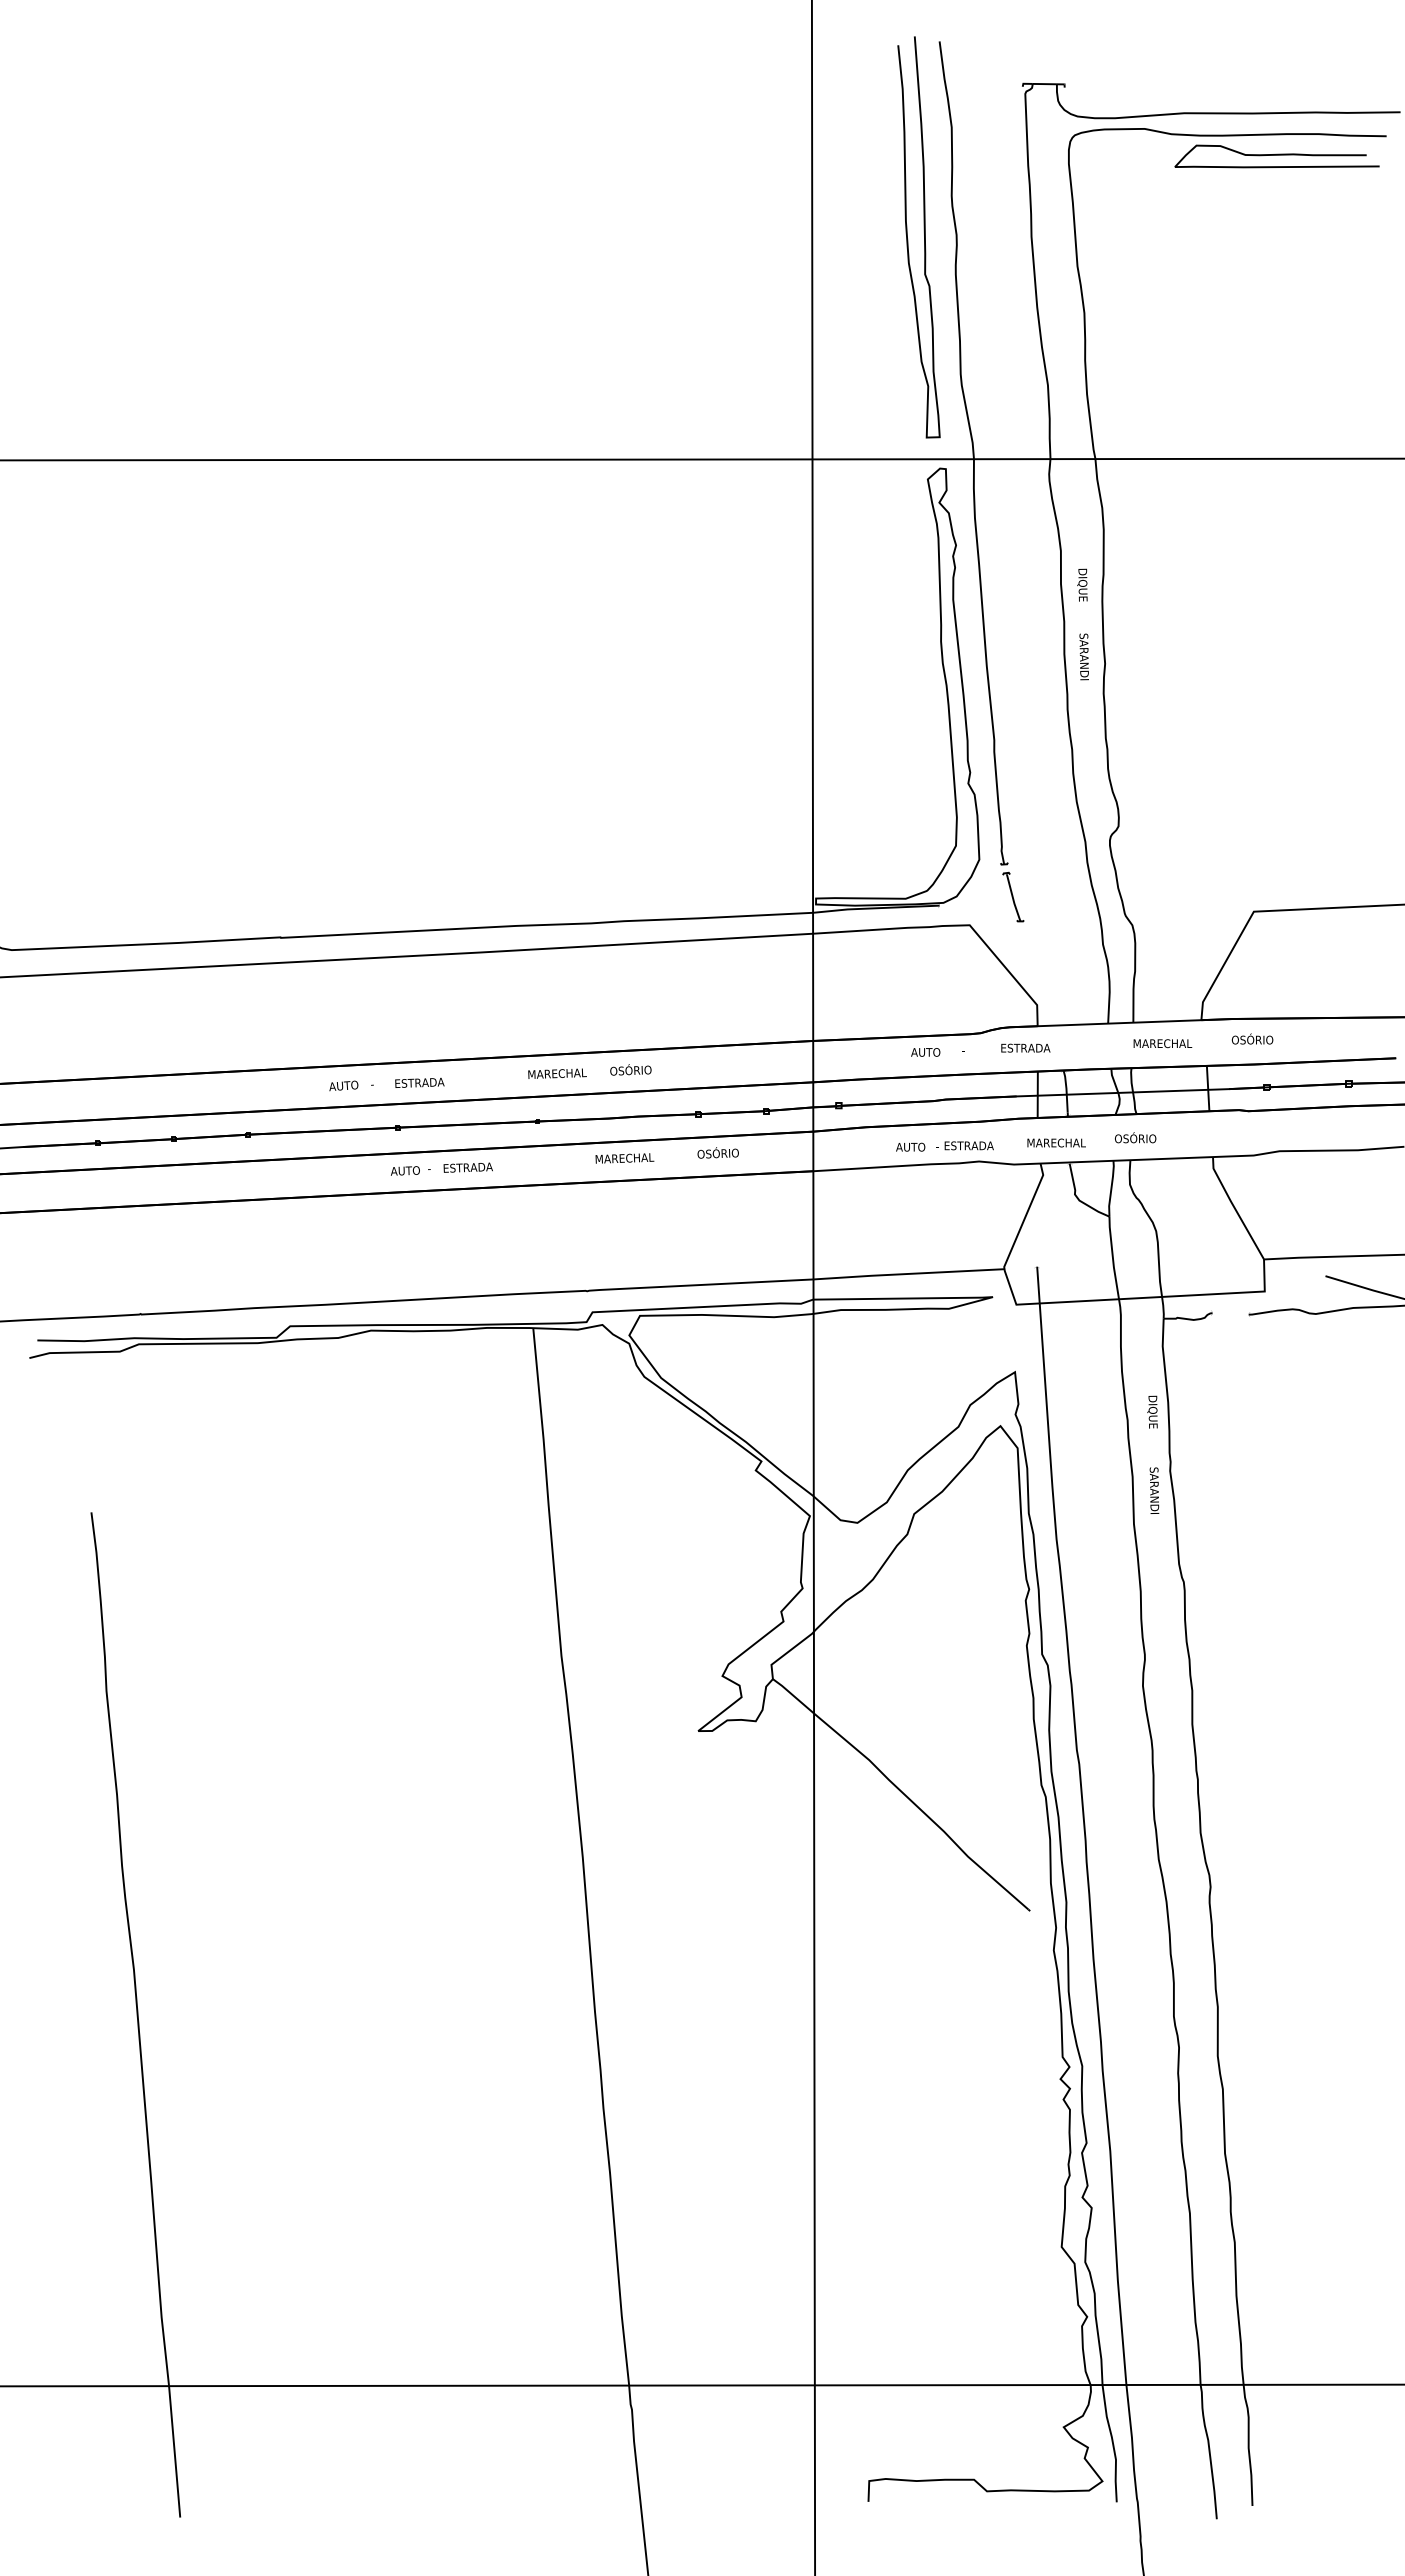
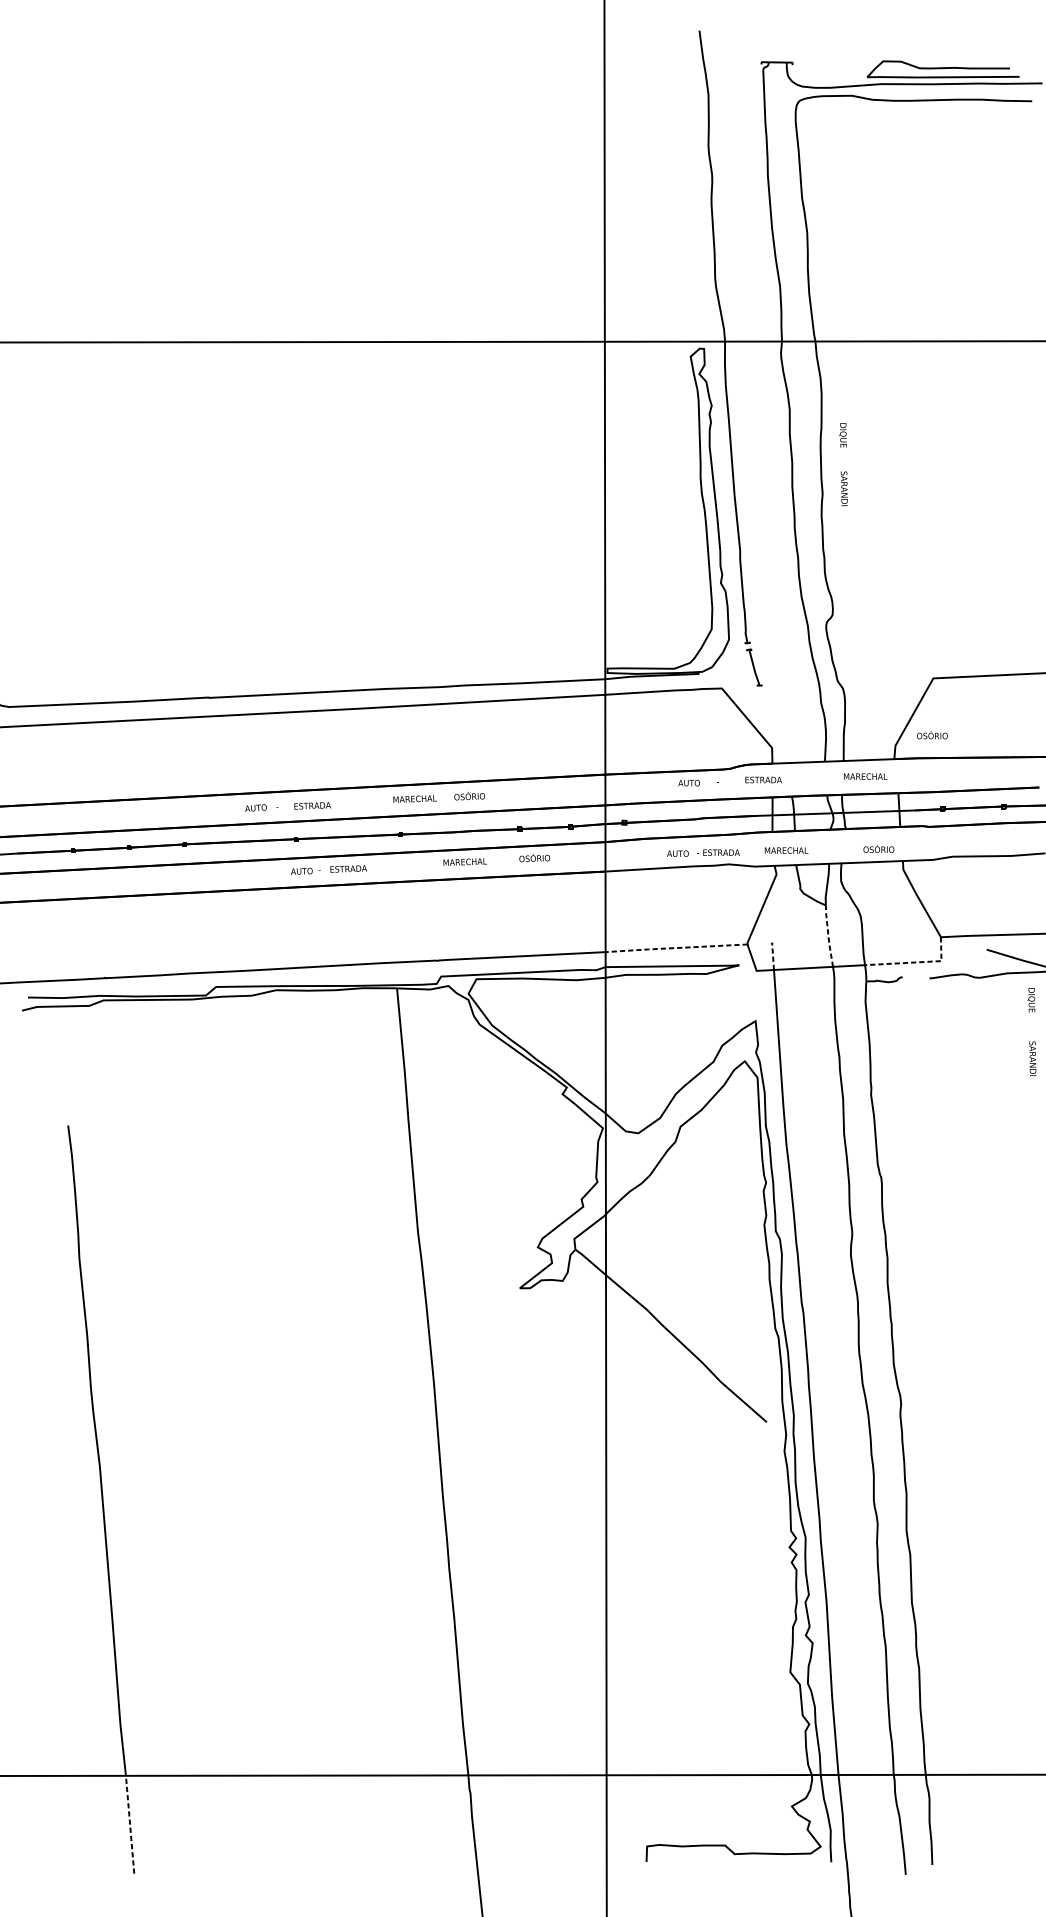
curve: (1276, 155) -> (942, 68), moved
curve: (924, 237) -> (688, 176), removed
text: (1082, 624) -> (843, 464), moved
text: (1252, 1038) -> (932, 734), moved
text: (1135, 1137) -> (878, 848), moved
line: (1112, 1257) -> (828, 935), solid -> dashed
line: (908, 1273) -> (676, 947), solid -> dashed
line: (1038, 1284) -> (773, 955), solid -> dashed
line: (1229, 1293) -> (915, 962), solid -> dashed
text: (1153, 1454) -> (1032, 1031), moved
line: (174, 2451) -> (130, 1824), solid -> dashed

